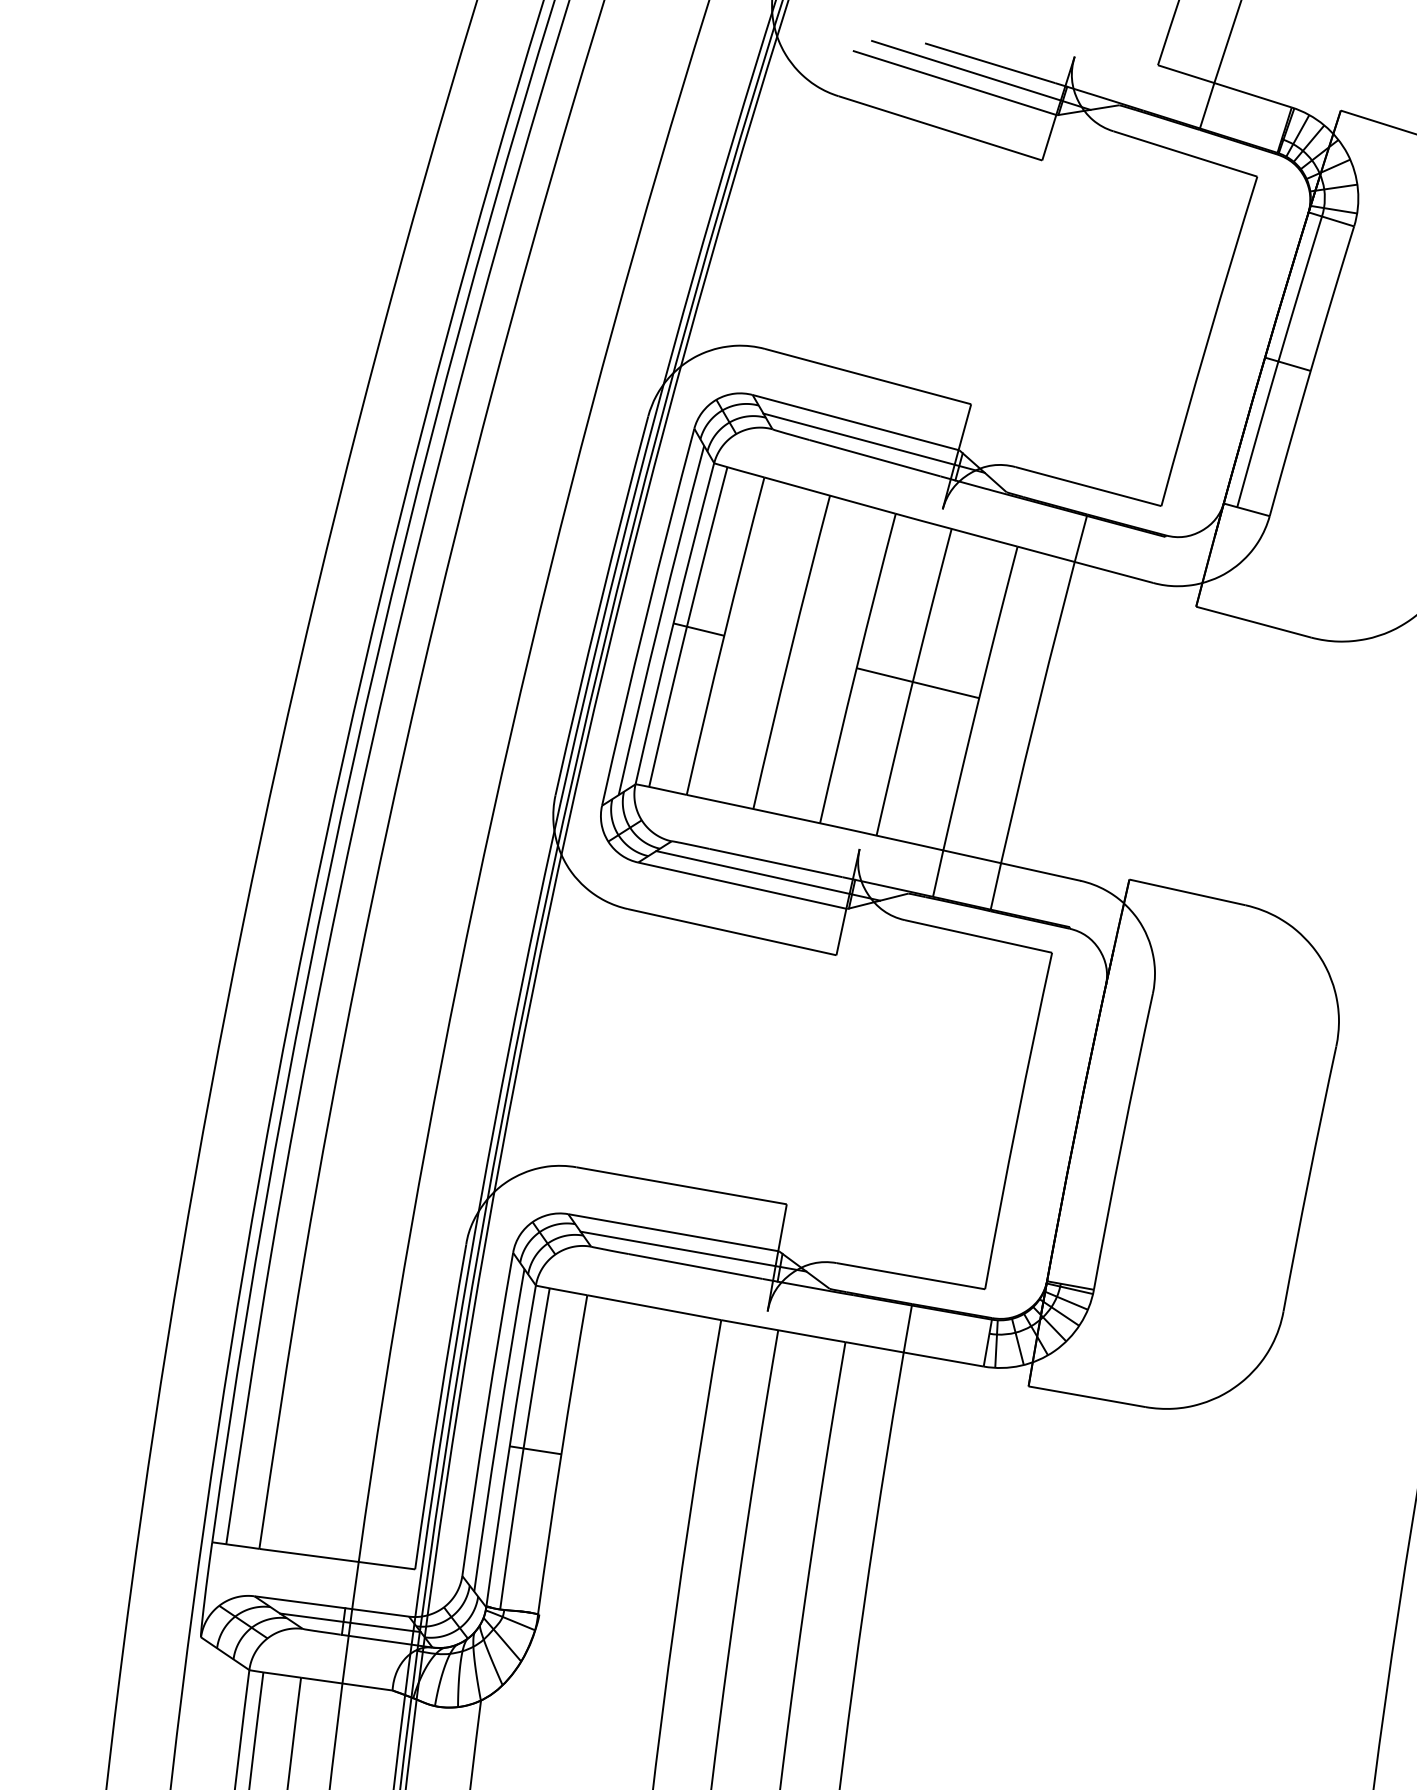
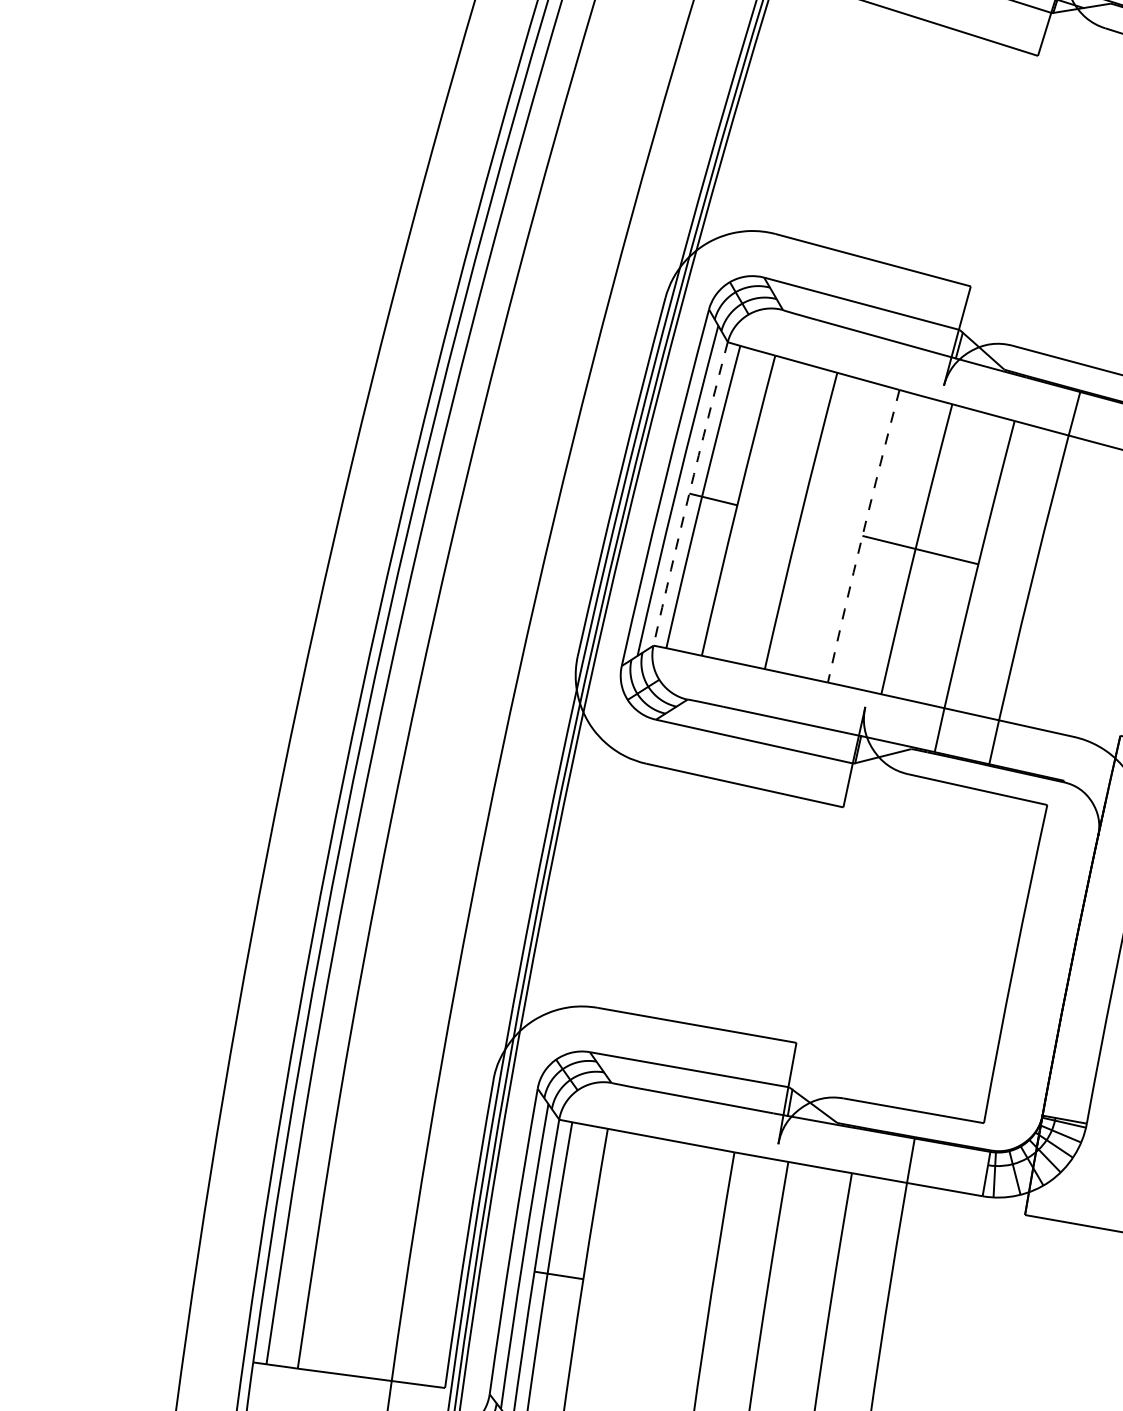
line: (873, 442) -> (878, 322), removed
arc: (673, 623) -> (689, 493), solid -> dashed
arc: (856, 668) -> (862, 536), solid -> dashed
line: (768, 875) -> (779, 731), removed
line: (693, 1251) -> (708, 1087), removed

